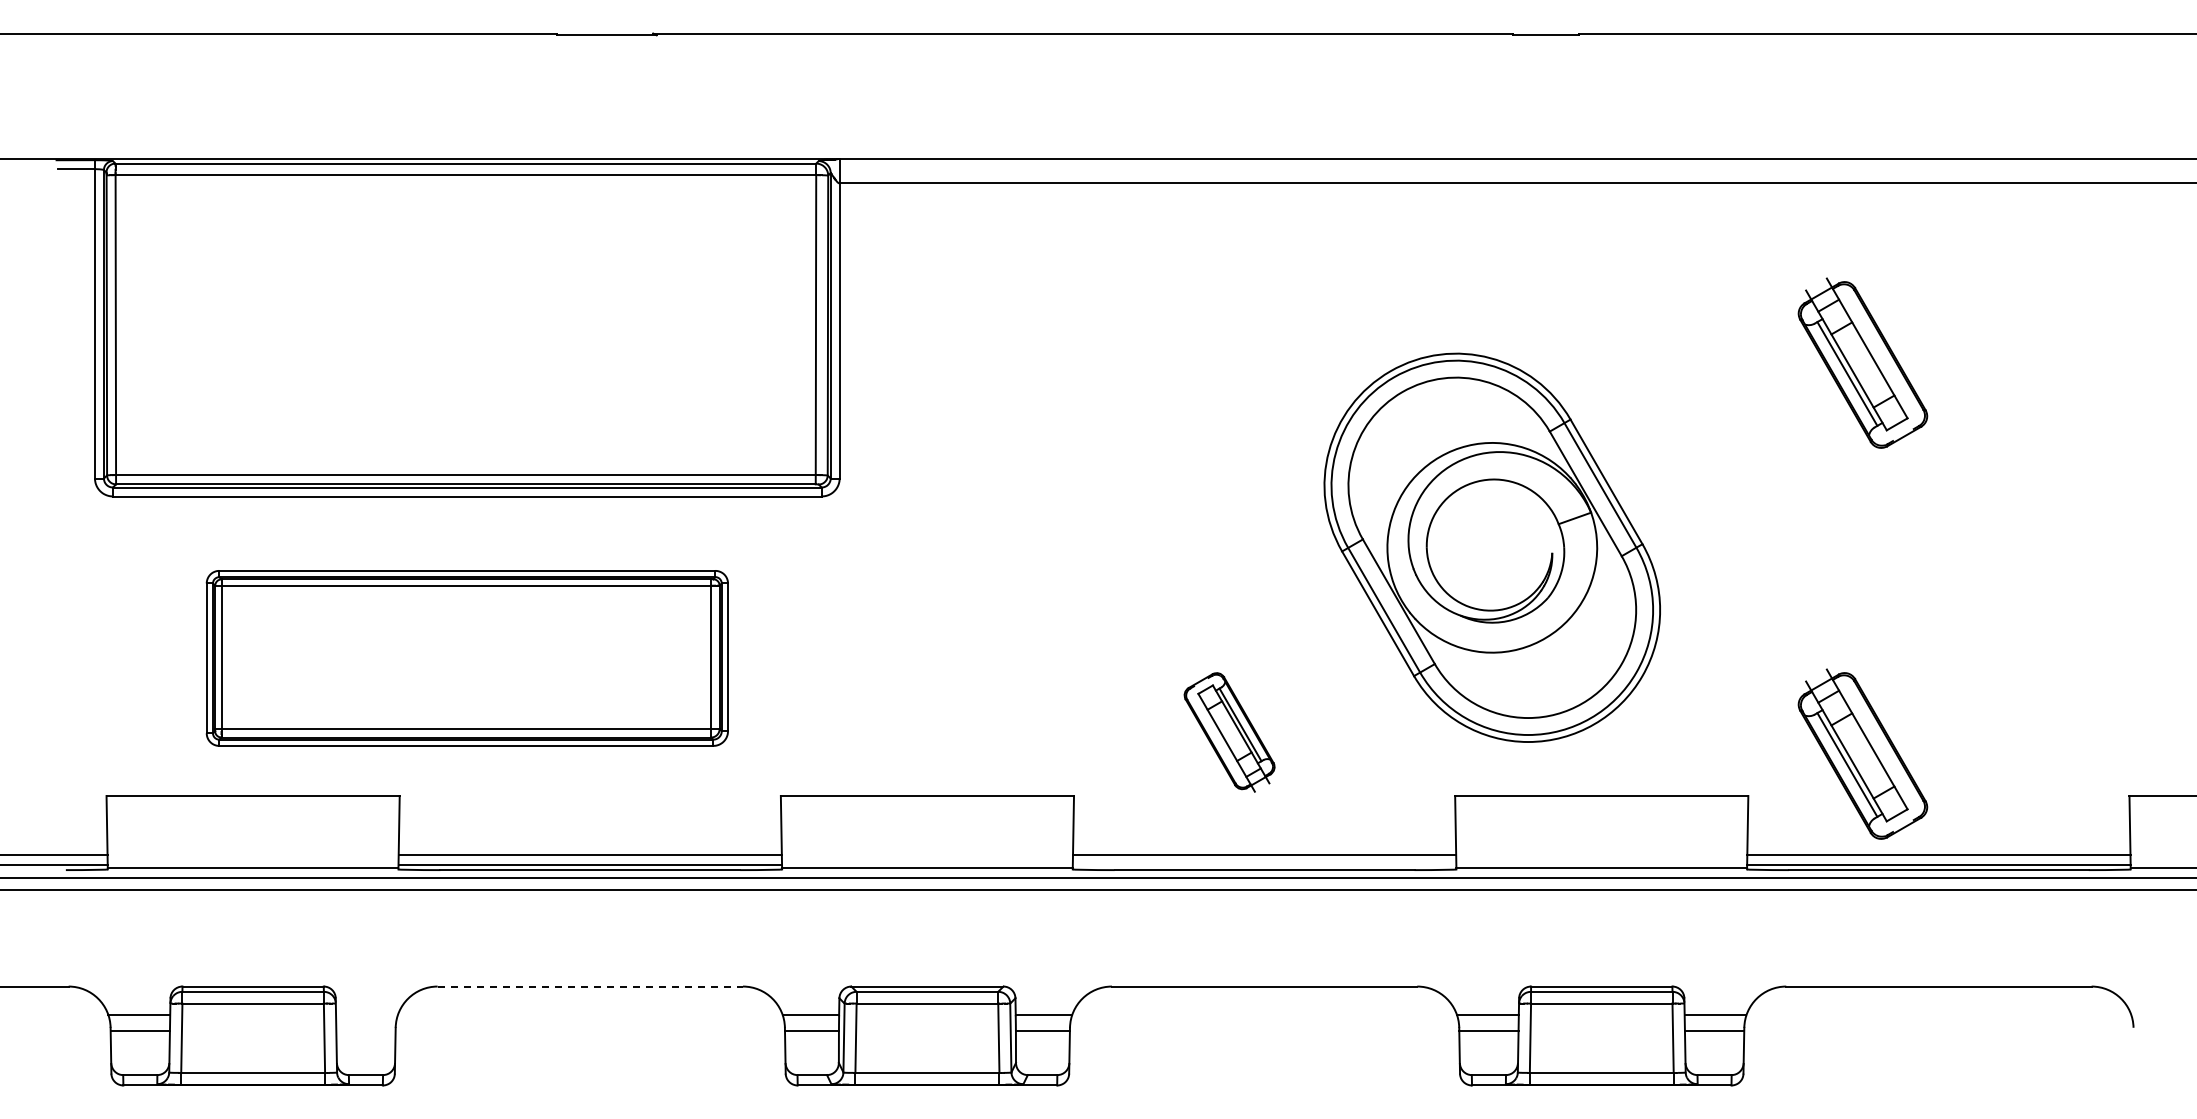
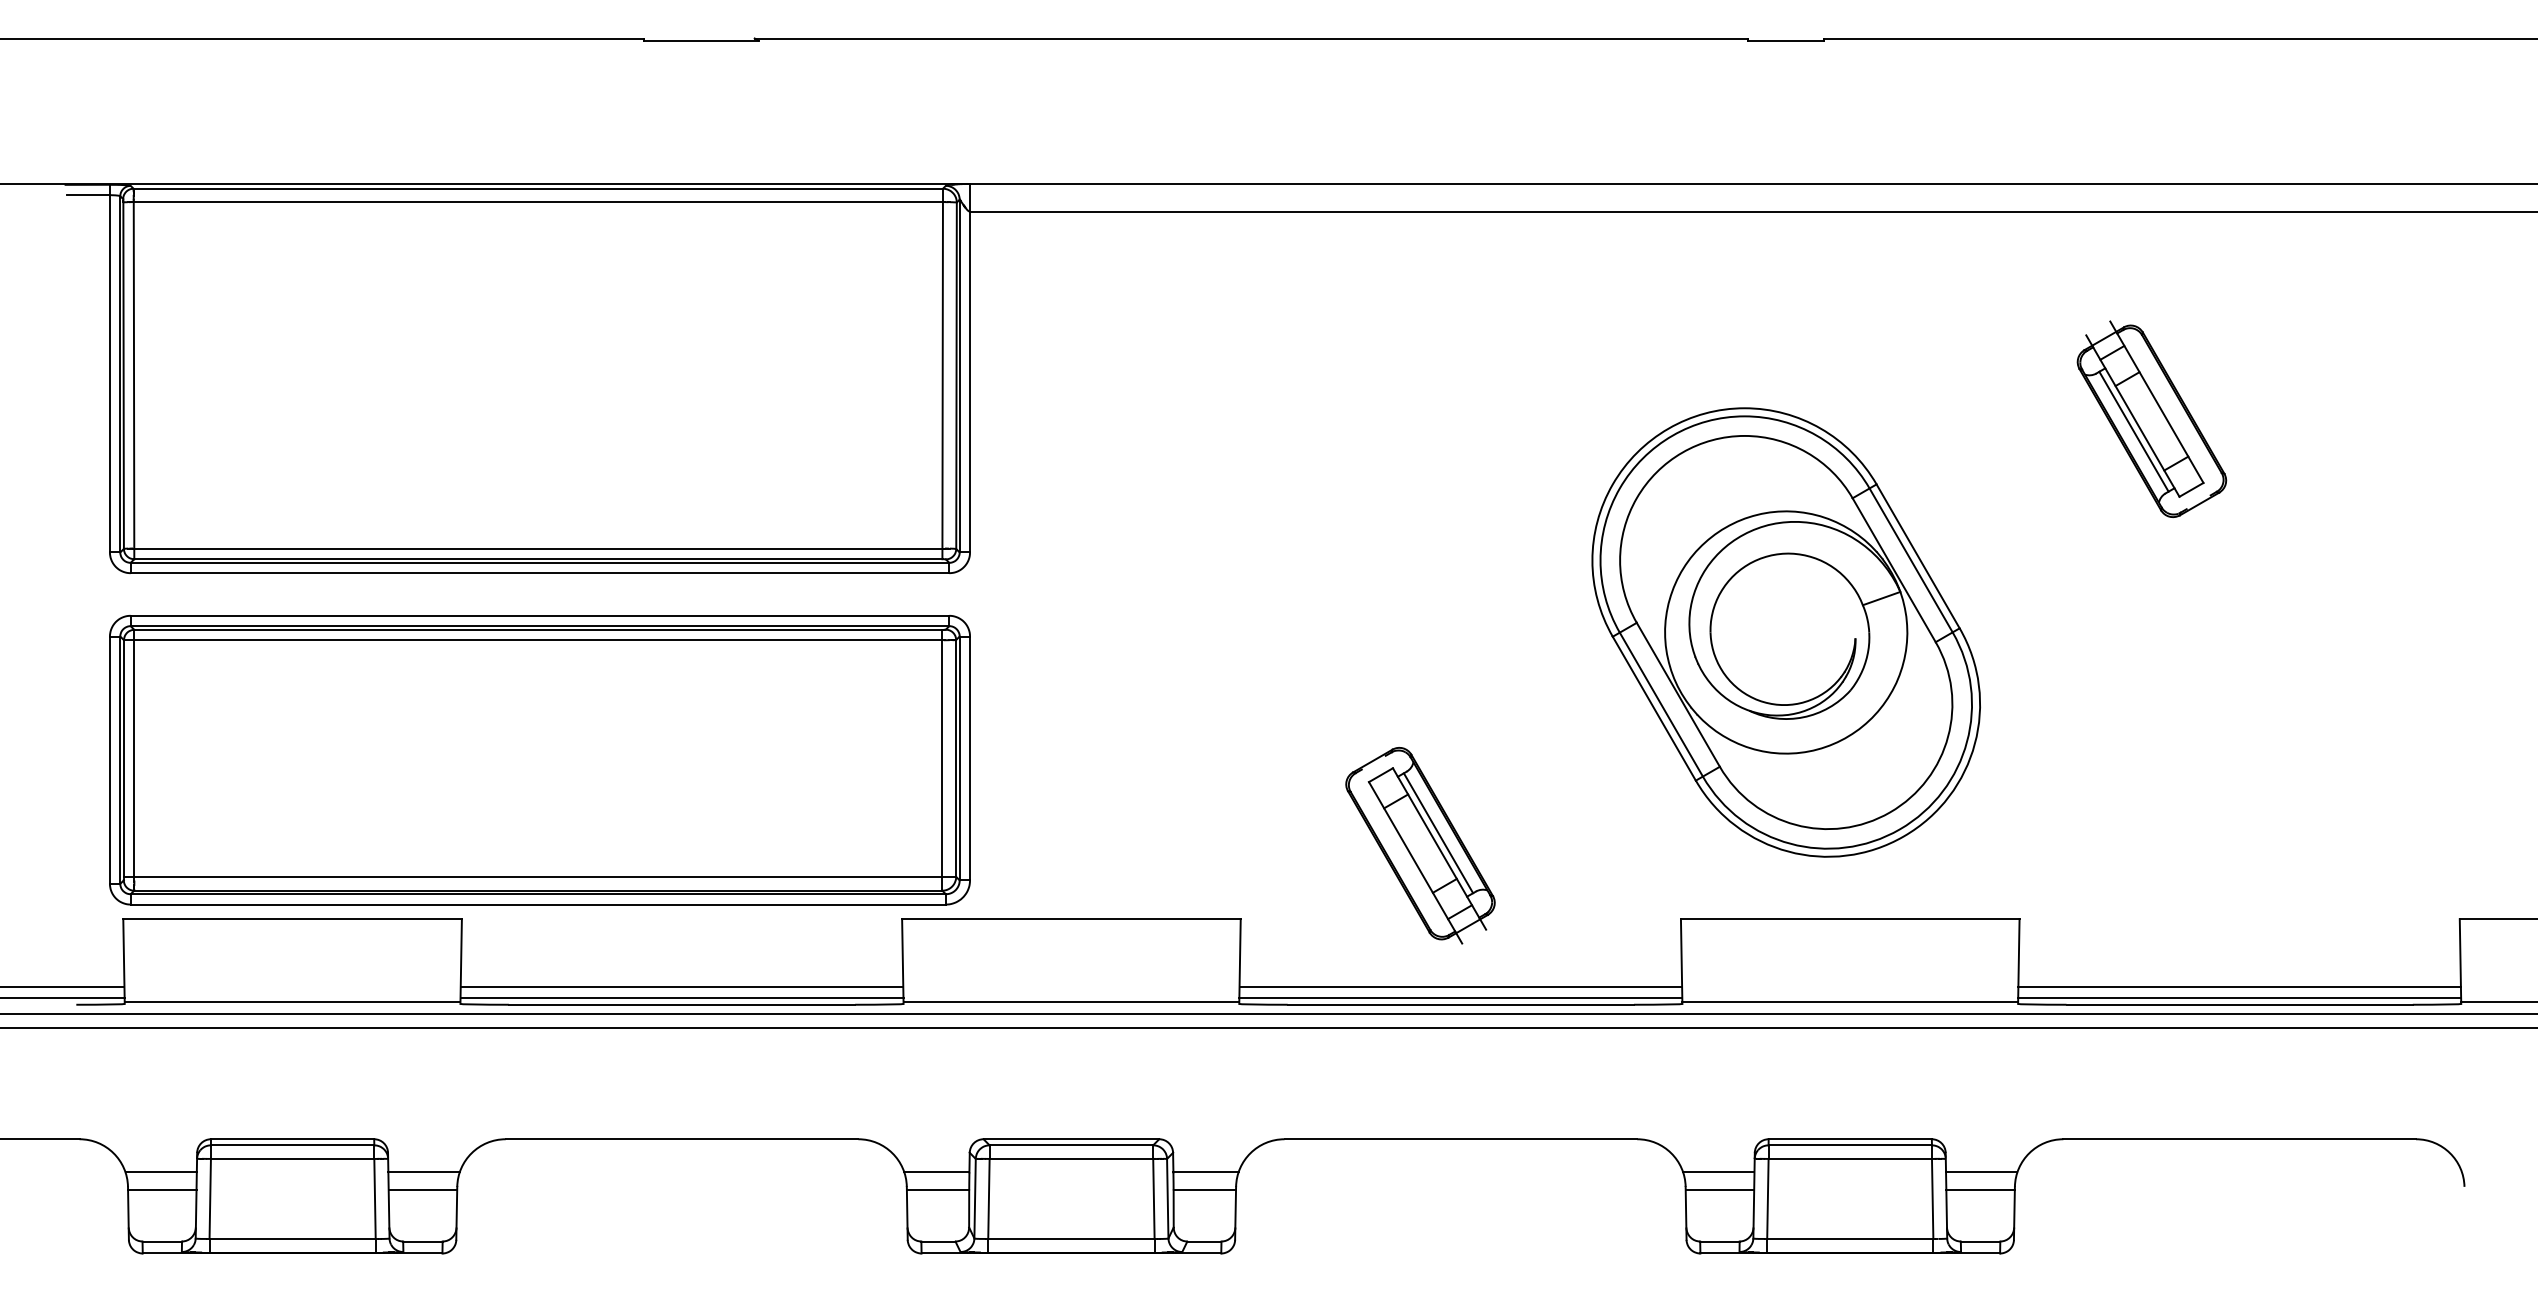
part: (1492, 547) -> (1786, 632), moved
part: (467, 658) -> (540, 760), size x1.43
part: (1229, 732) -> (1420, 845), size x1.43
part: (1862, 753) -> (2151, 870), removed
line: (1264, 864) -> (1460, 998), added
line: (590, 986) -> (682, 1139), dashed -> solid
line: (366, 1015) -> (423, 1172), added
line: (365, 1030) -> (422, 1190), added

